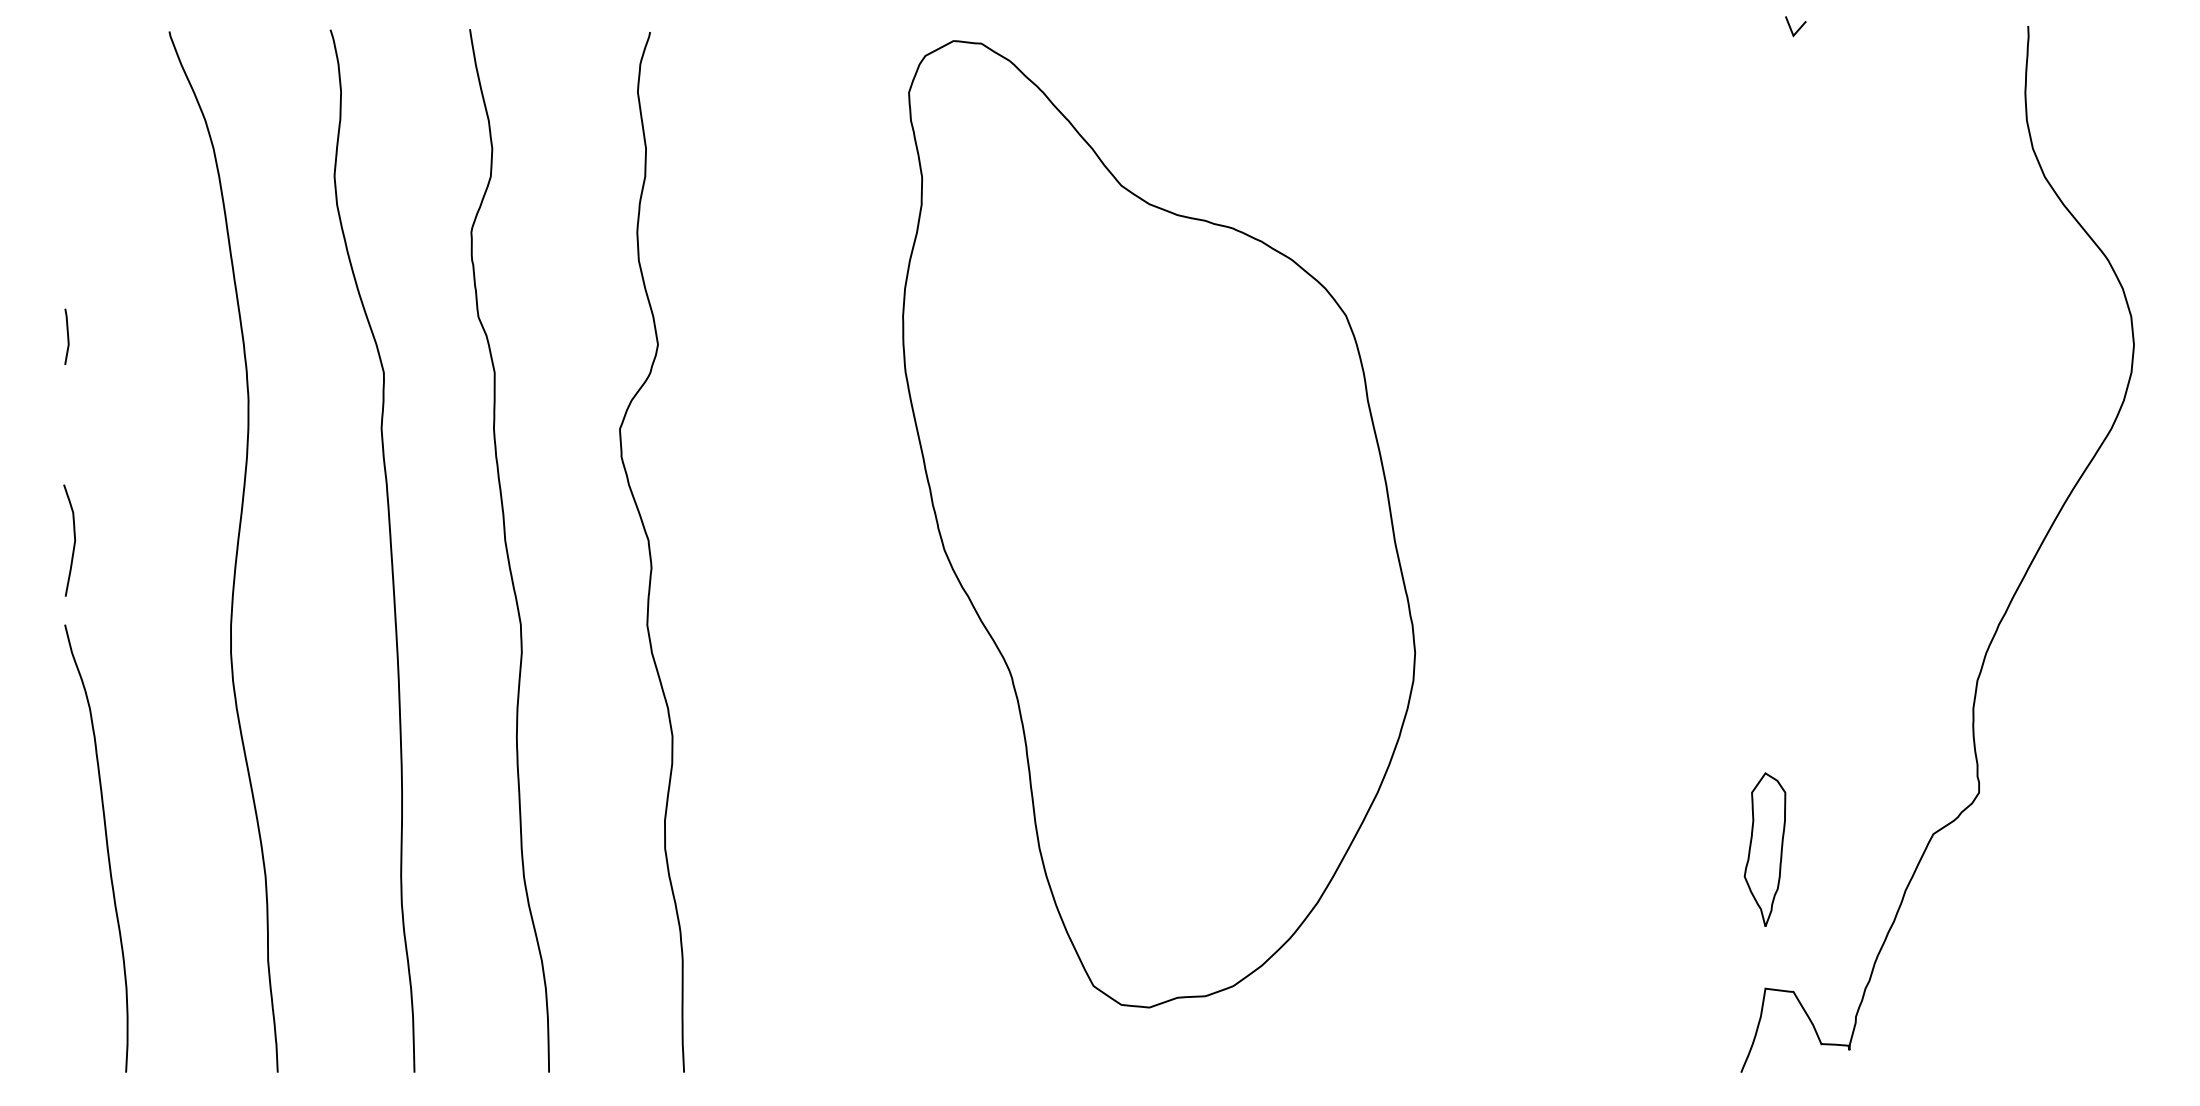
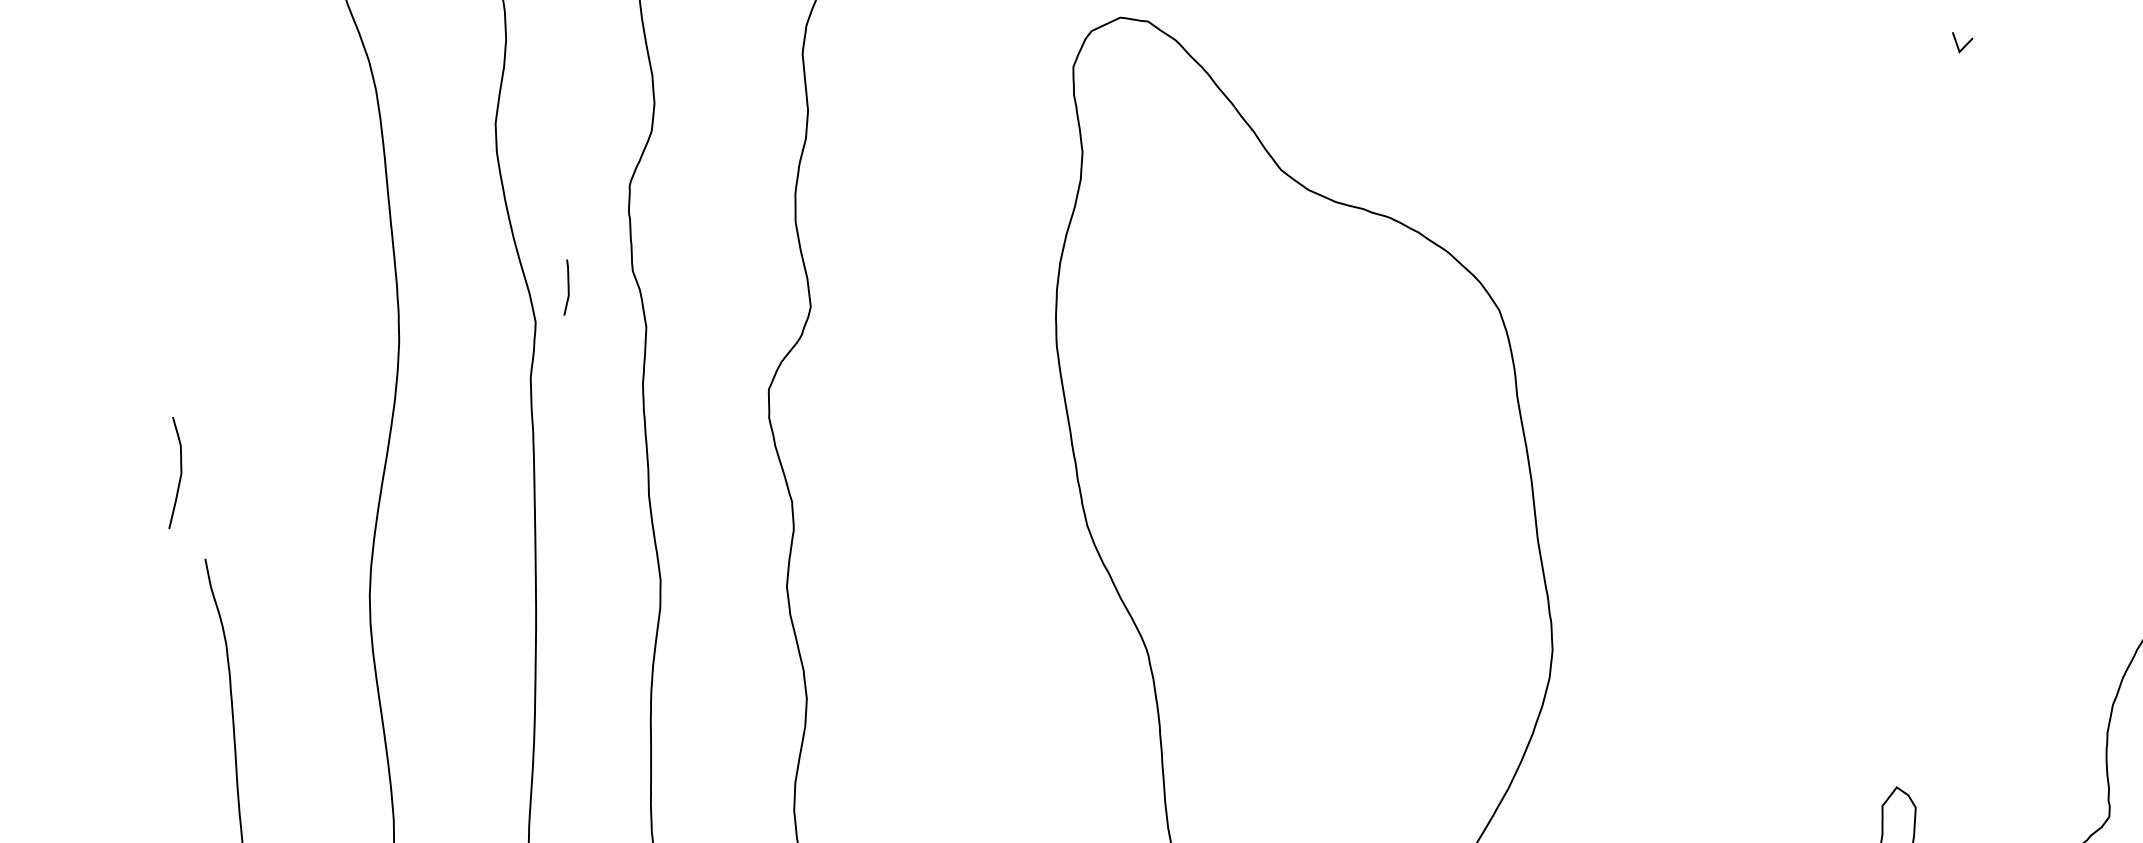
curve: (67, 336) -> (567, 287), moved
curve: (74, 540) -> (180, 473), moved

